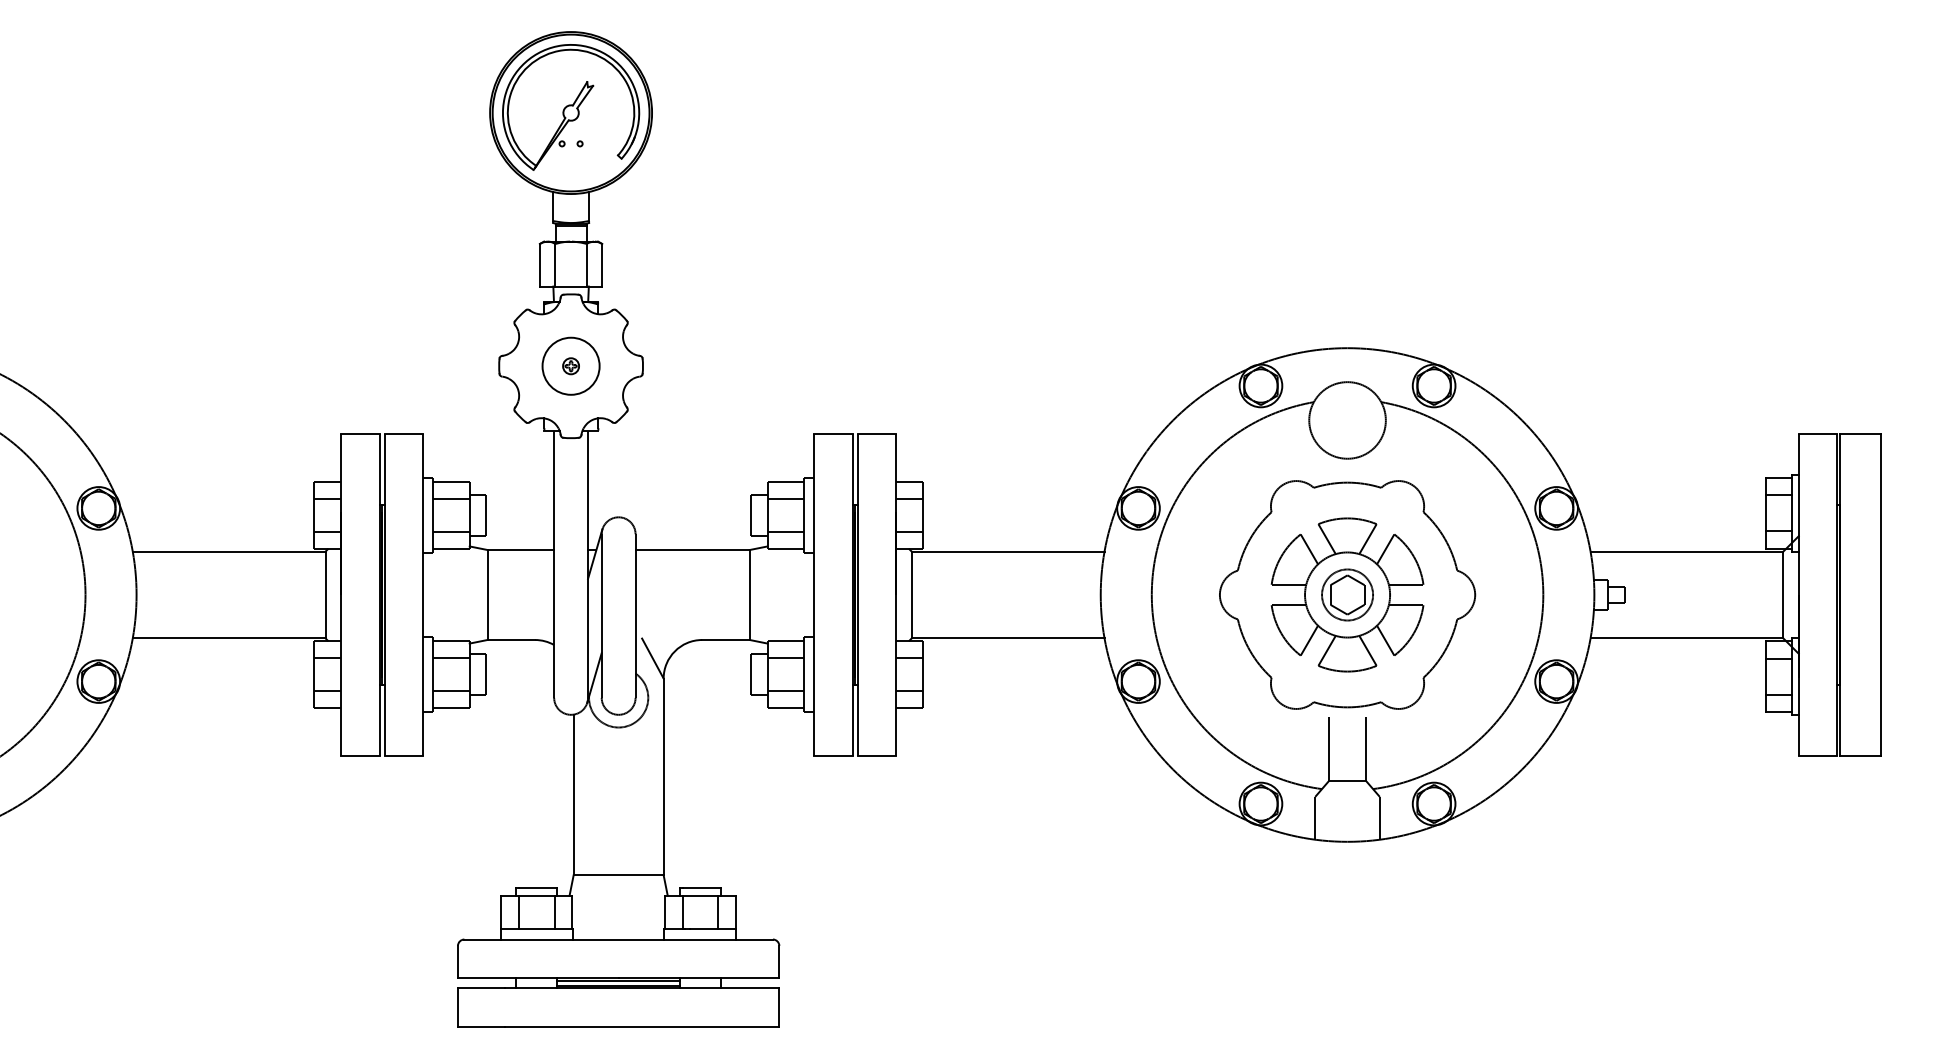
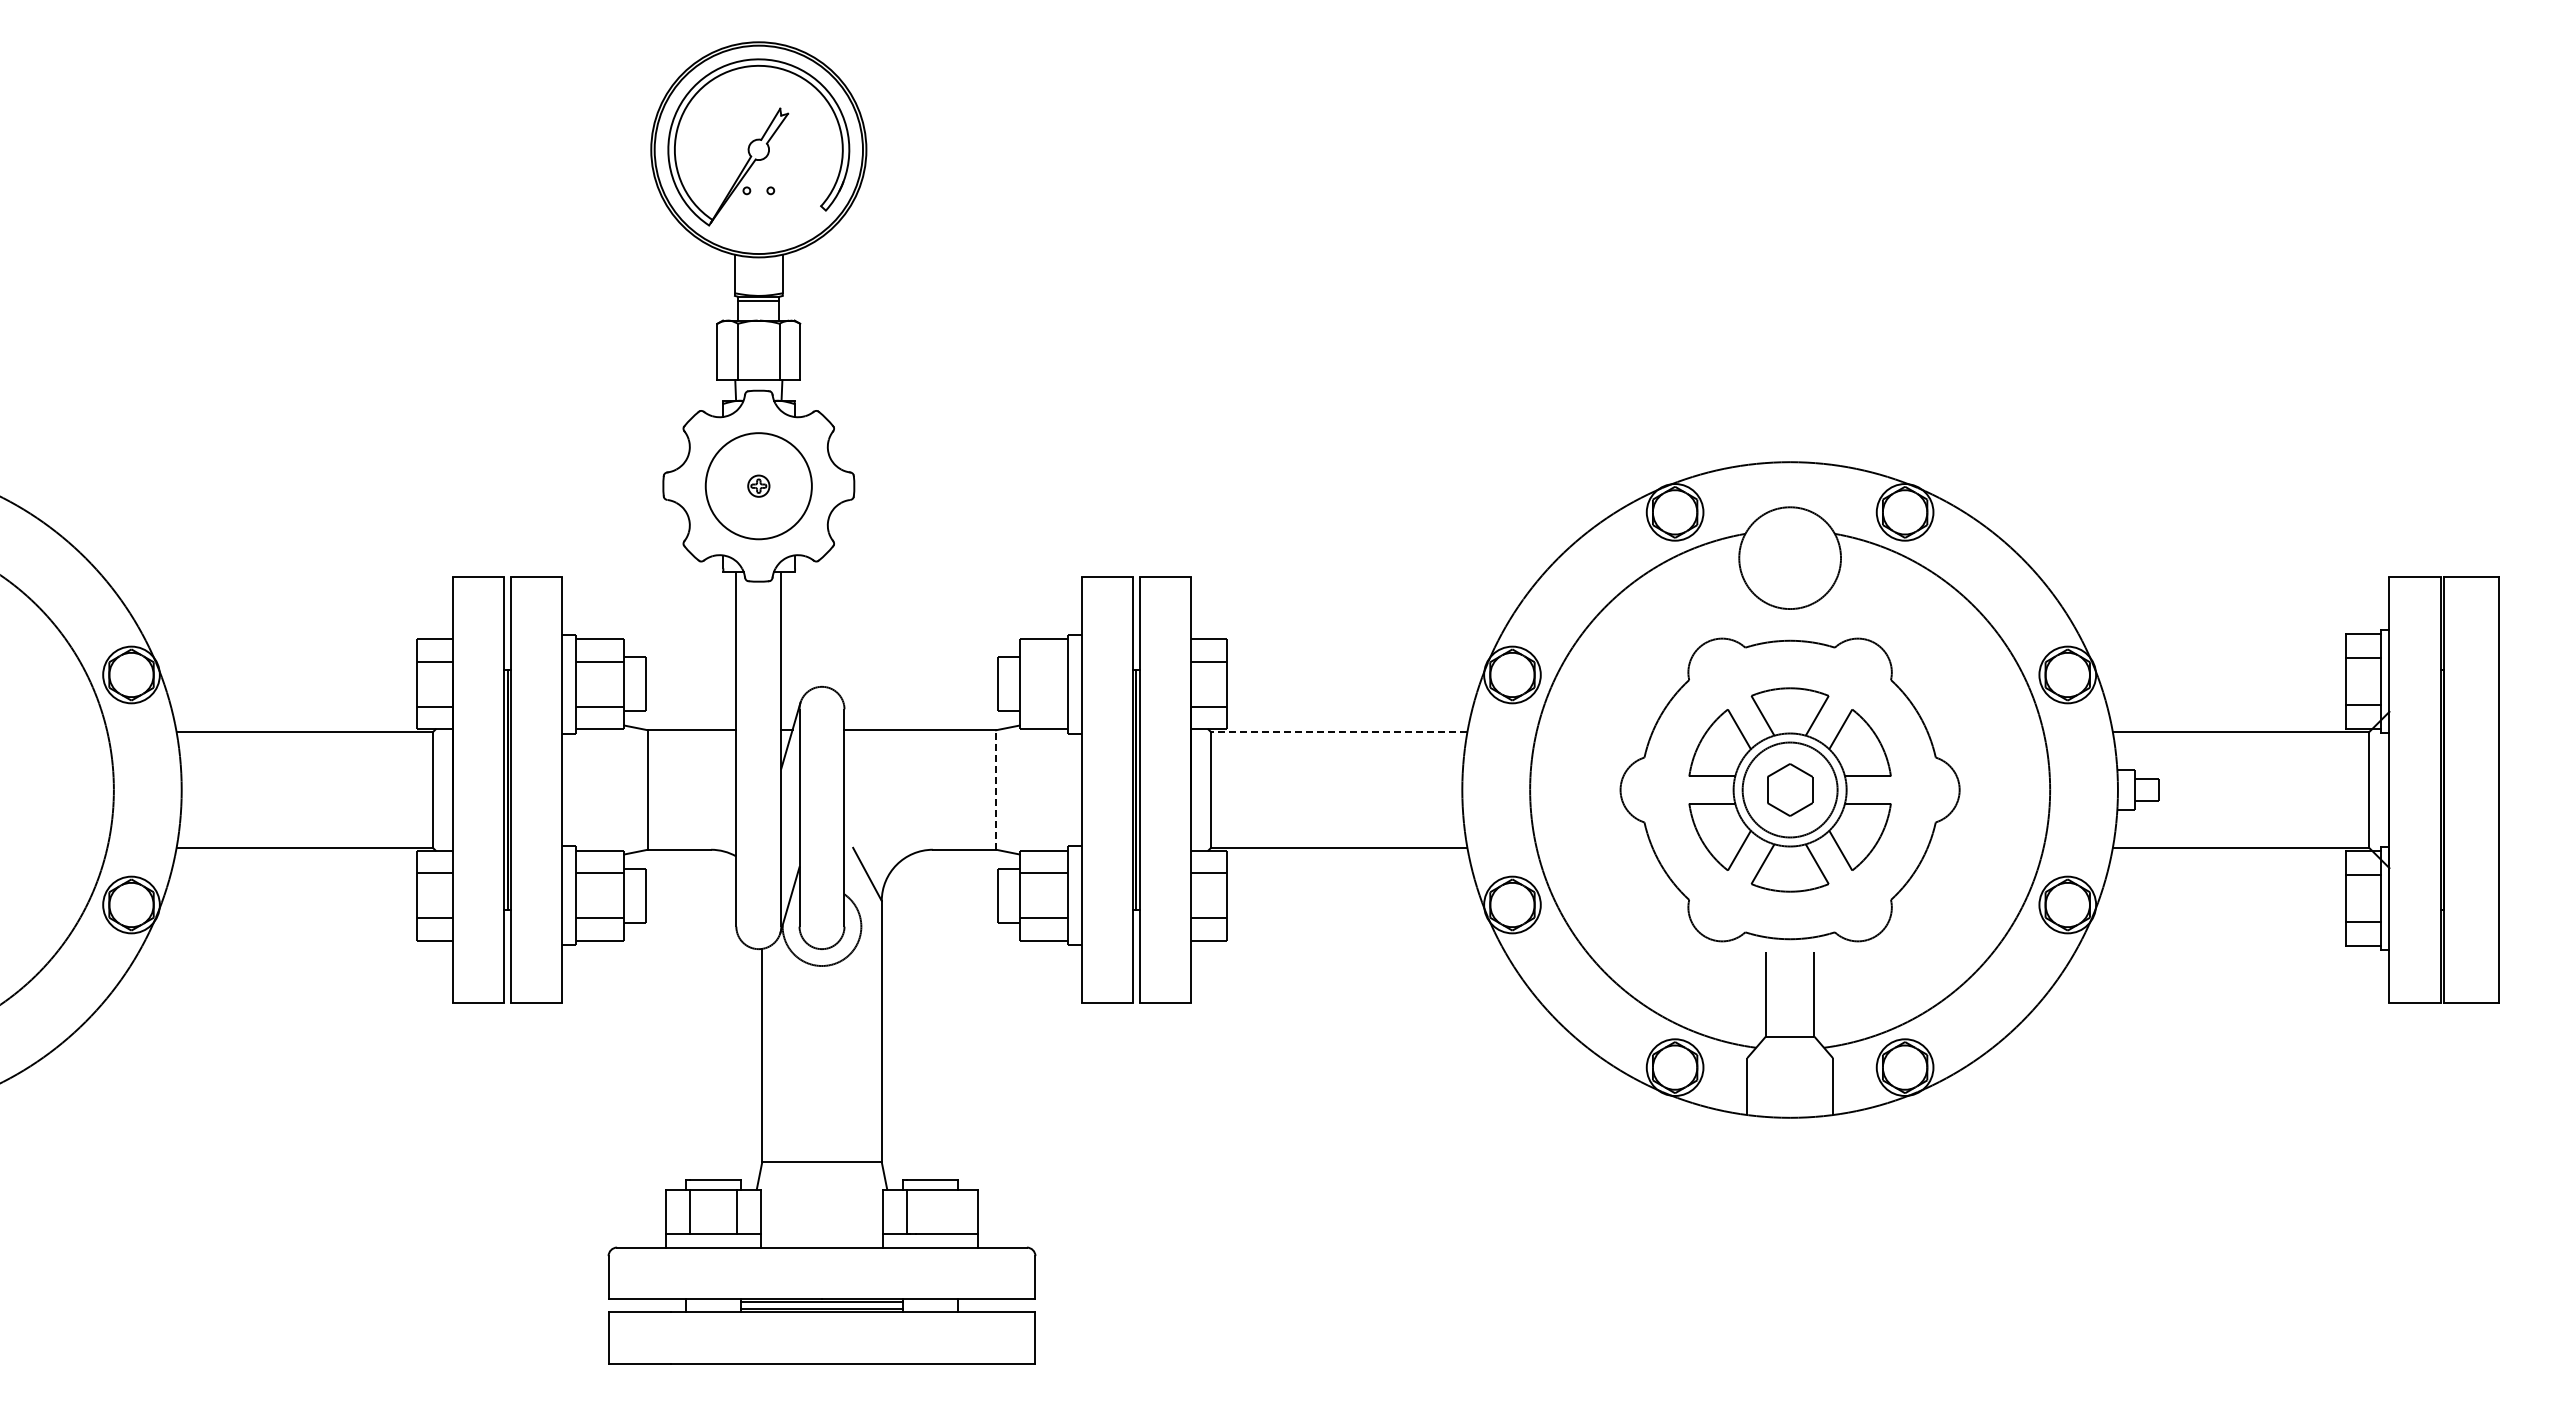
circle: (570, 366) -> (758, 486), size x1.4
line: (785, 498) -> (1043, 661), removed
line: (785, 532) -> (1043, 706), removed
line: (1007, 551) -> (1338, 732), solid -> dashed
circle: (1347, 594) -> (1790, 789), size x1.4
line: (750, 595) -> (996, 790), solid -> dashed
line: (718, 912) -> (954, 1211), removed

